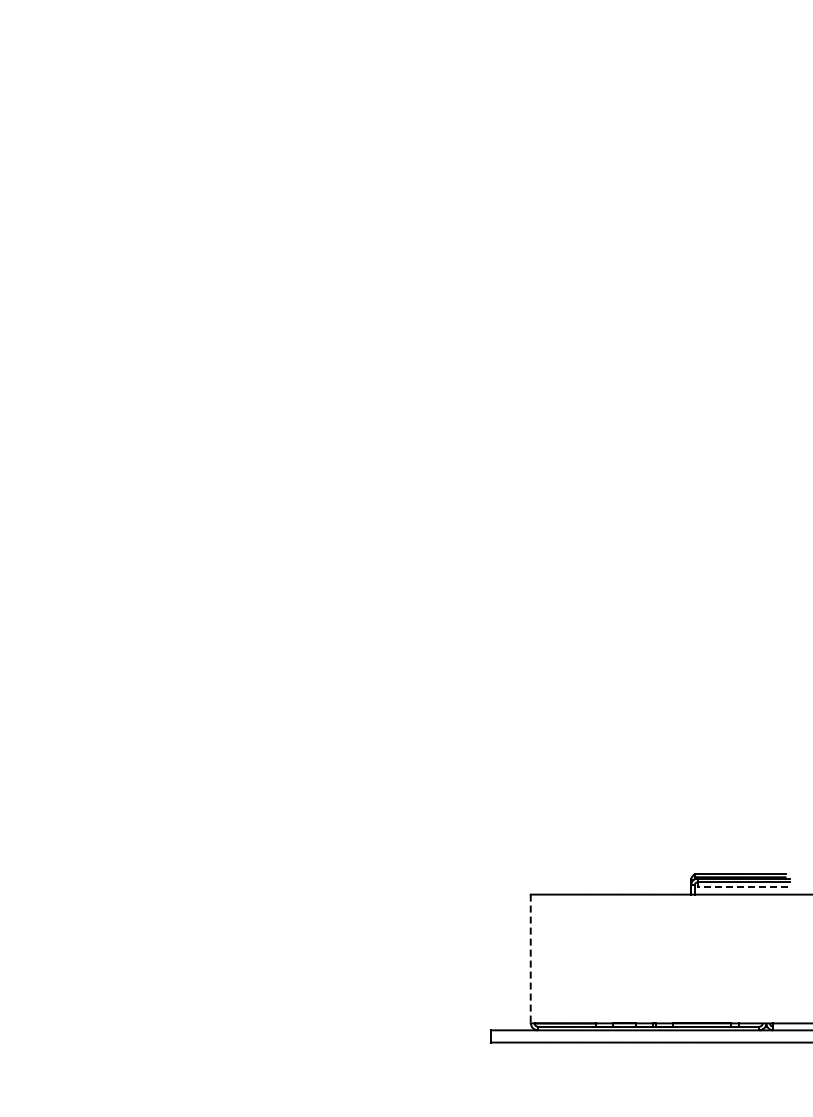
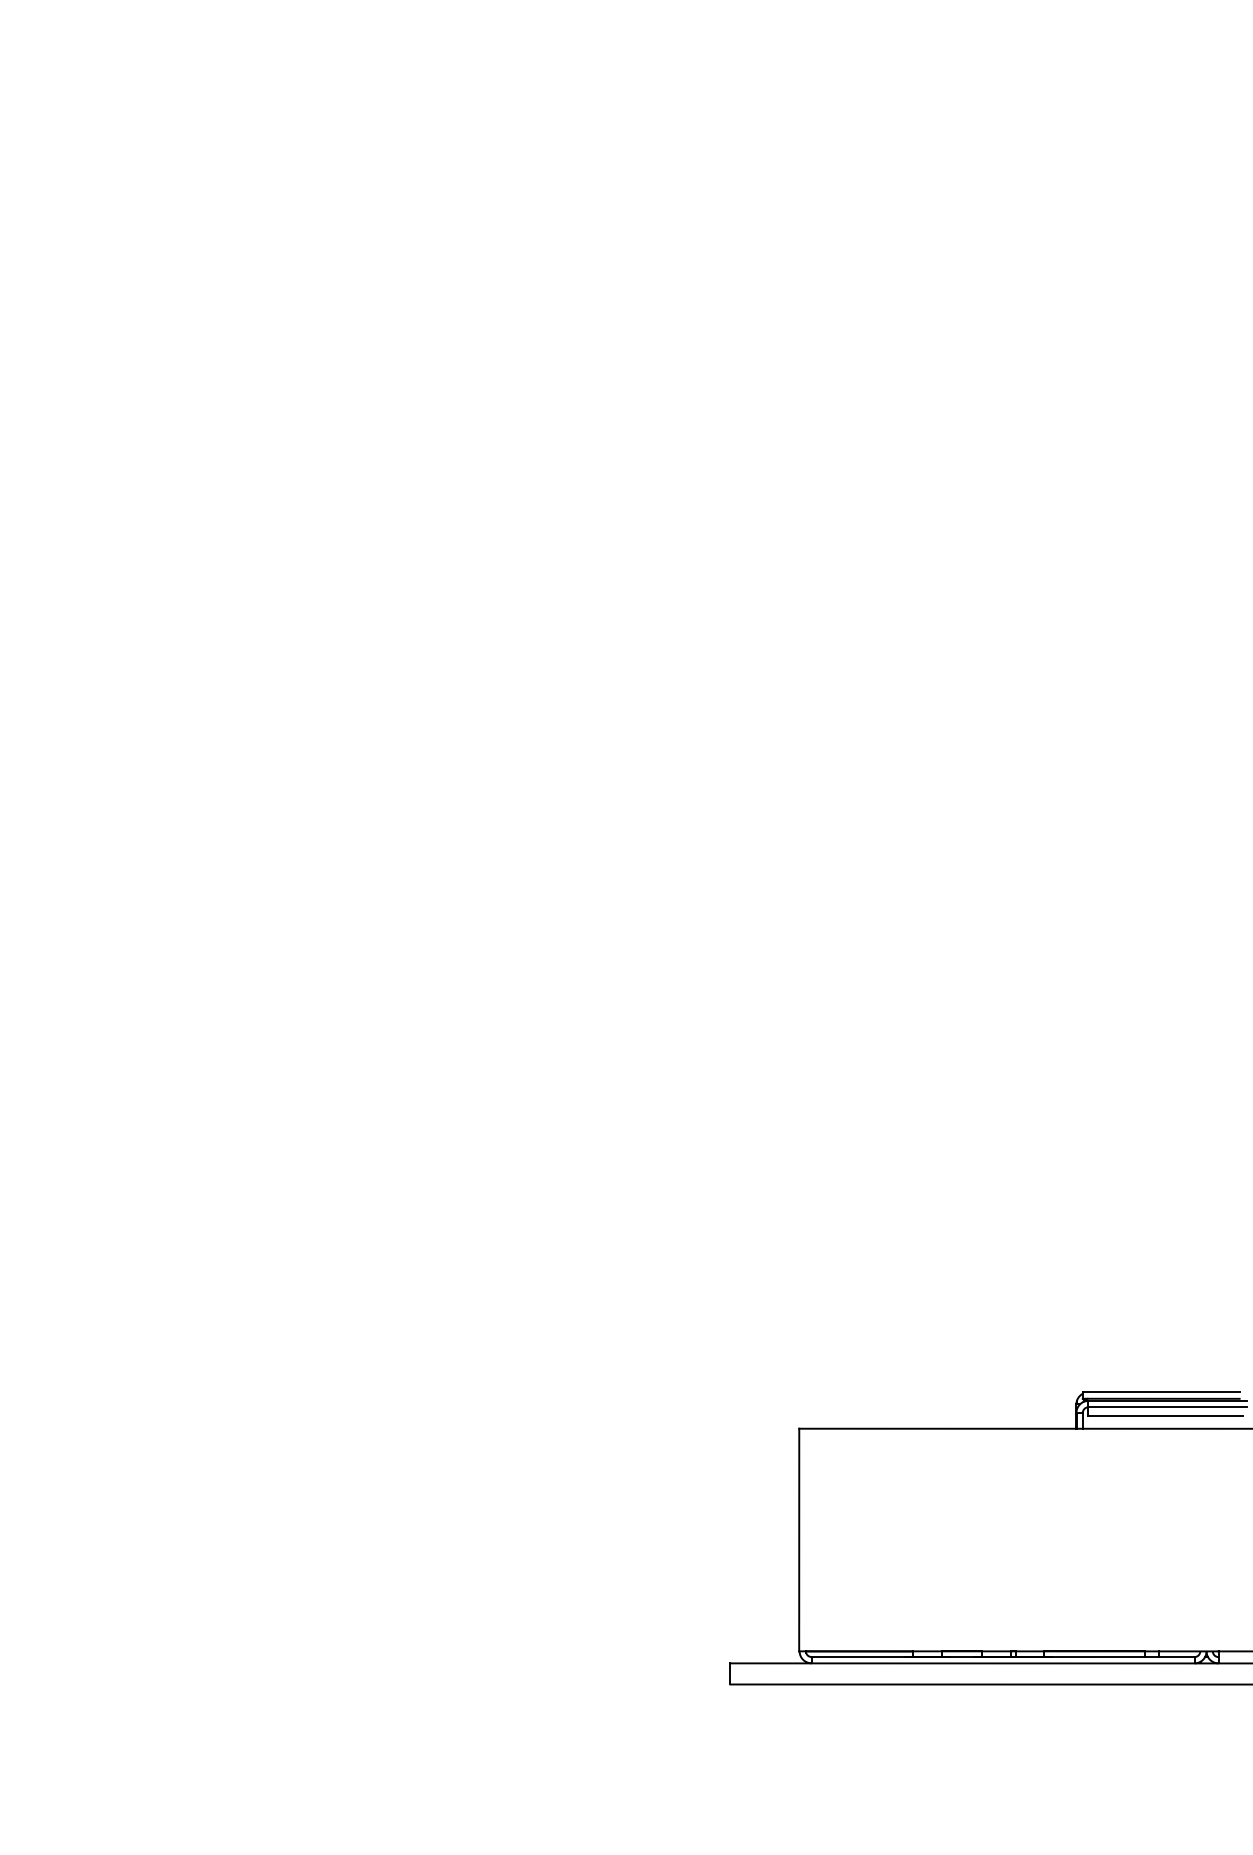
line: (742, 886) -> (1165, 1414), dashed -> solid
line: (530, 959) -> (798, 1540), dashed -> solid

